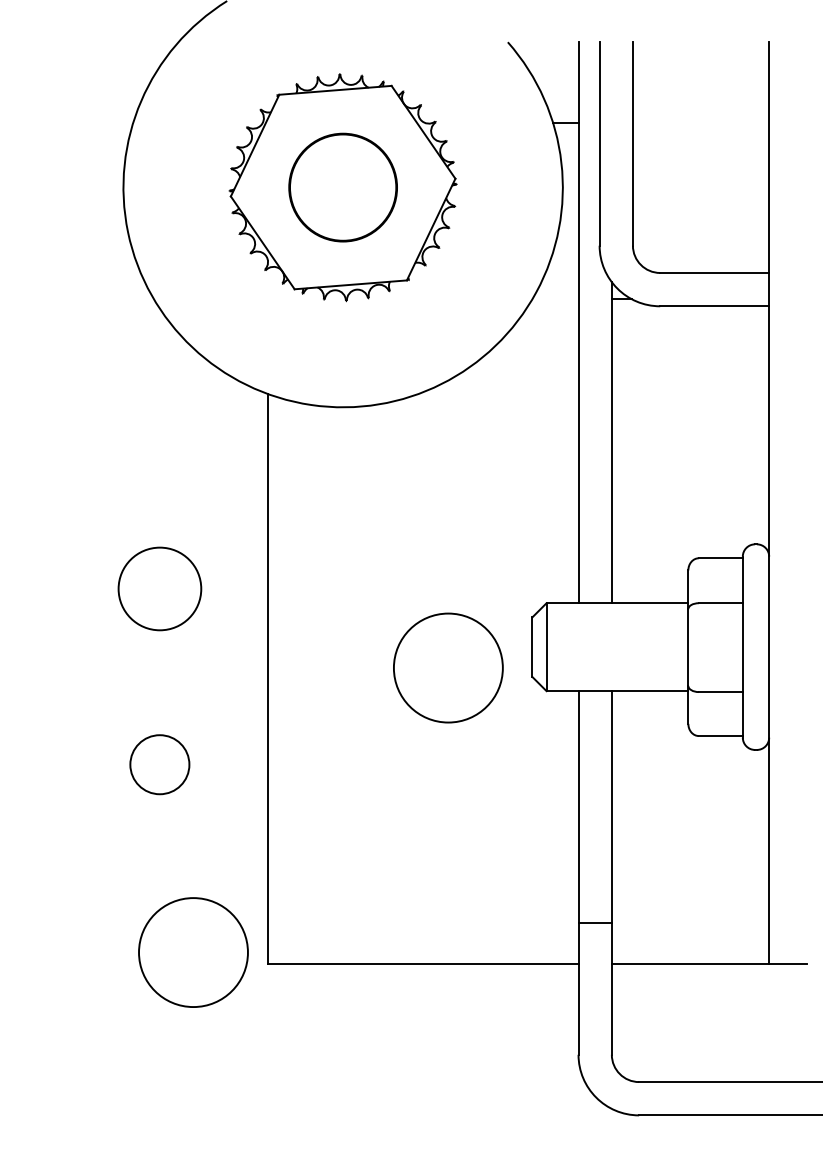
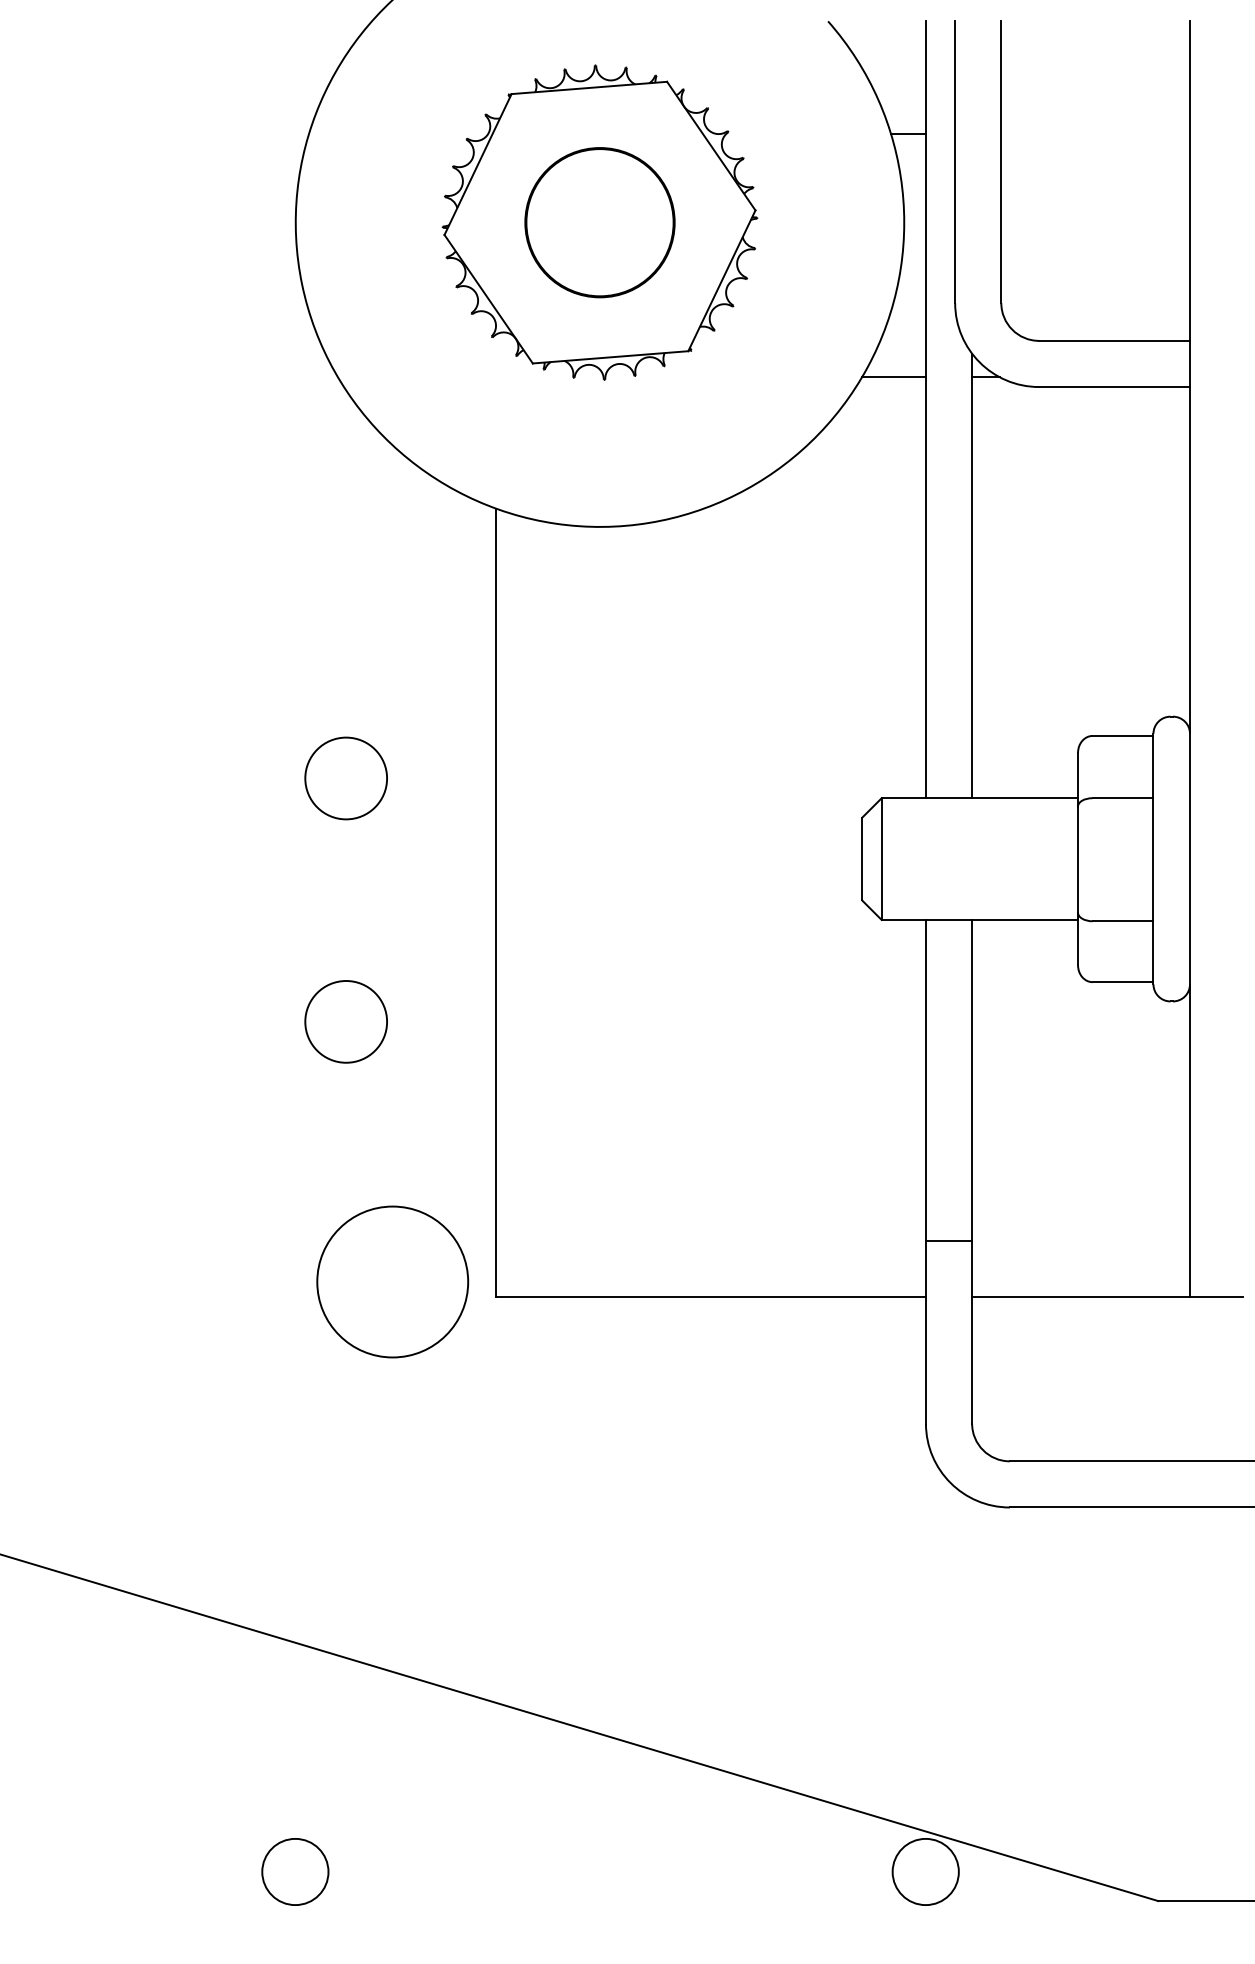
line: (555, 299) -> (893, 377), added
circle: (159, 588) -> (345, 778), size x0.71
circle: (448, 667) -> (745, 887), removed

